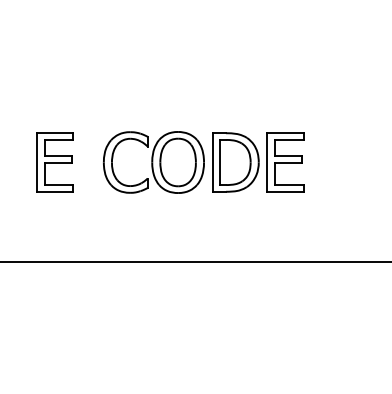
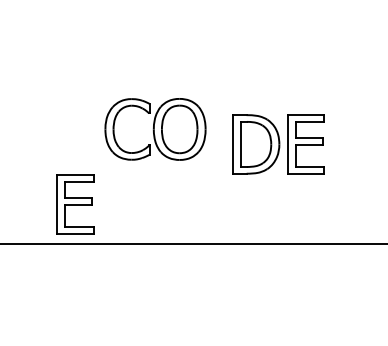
part: (54, 162) -> (75, 204), moved
part: (153, 162) -> (155, 129), moved

